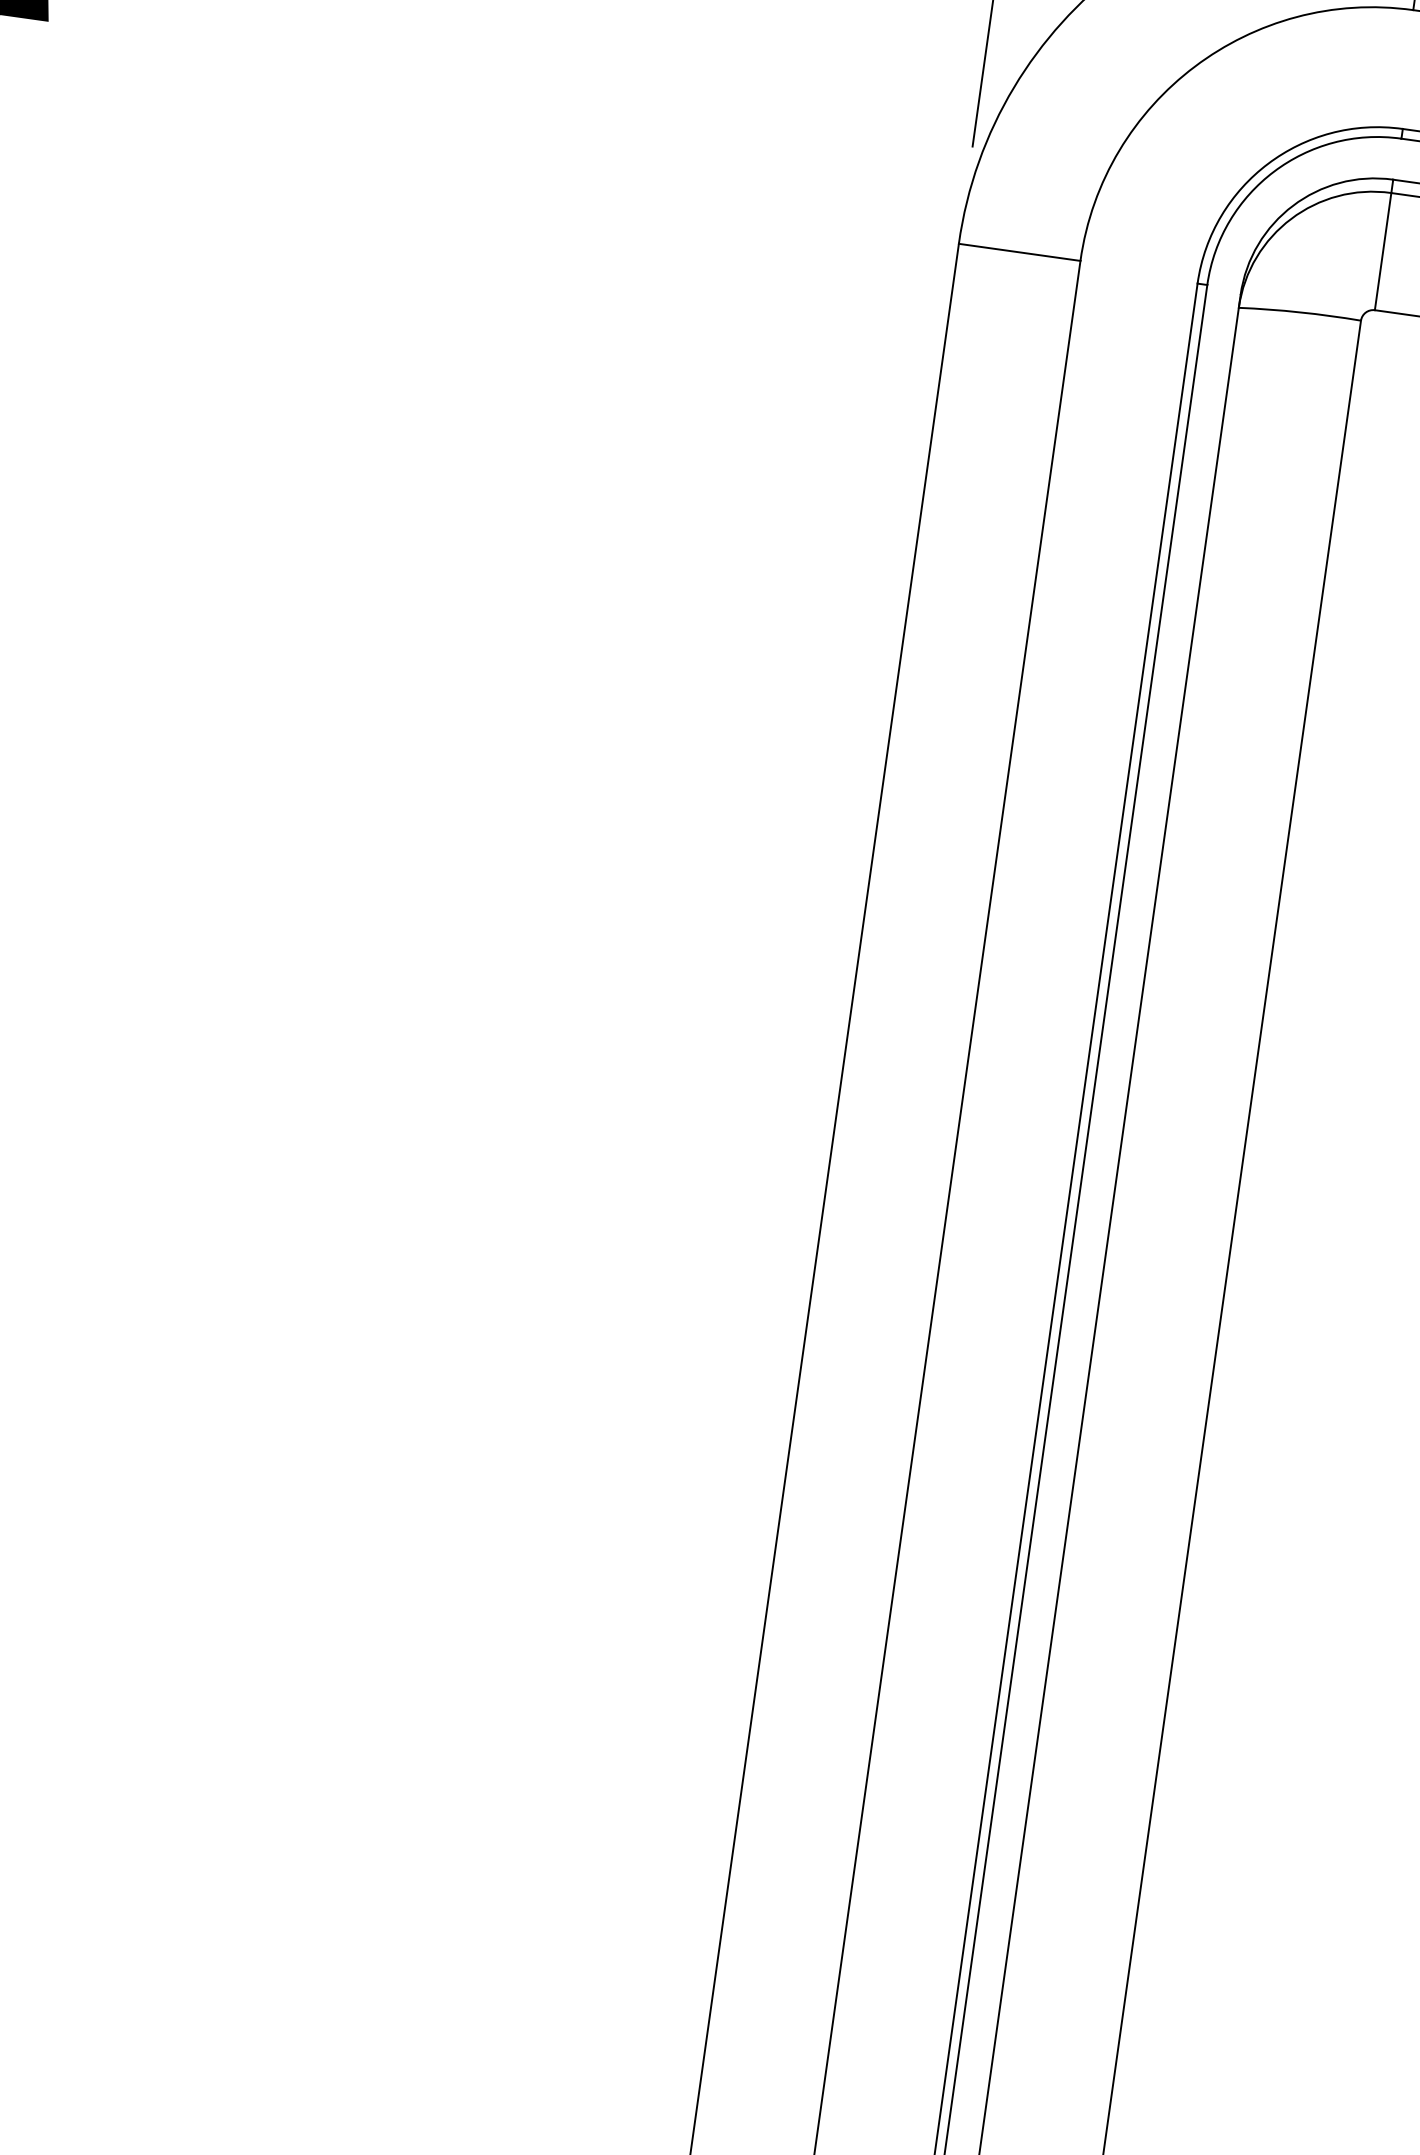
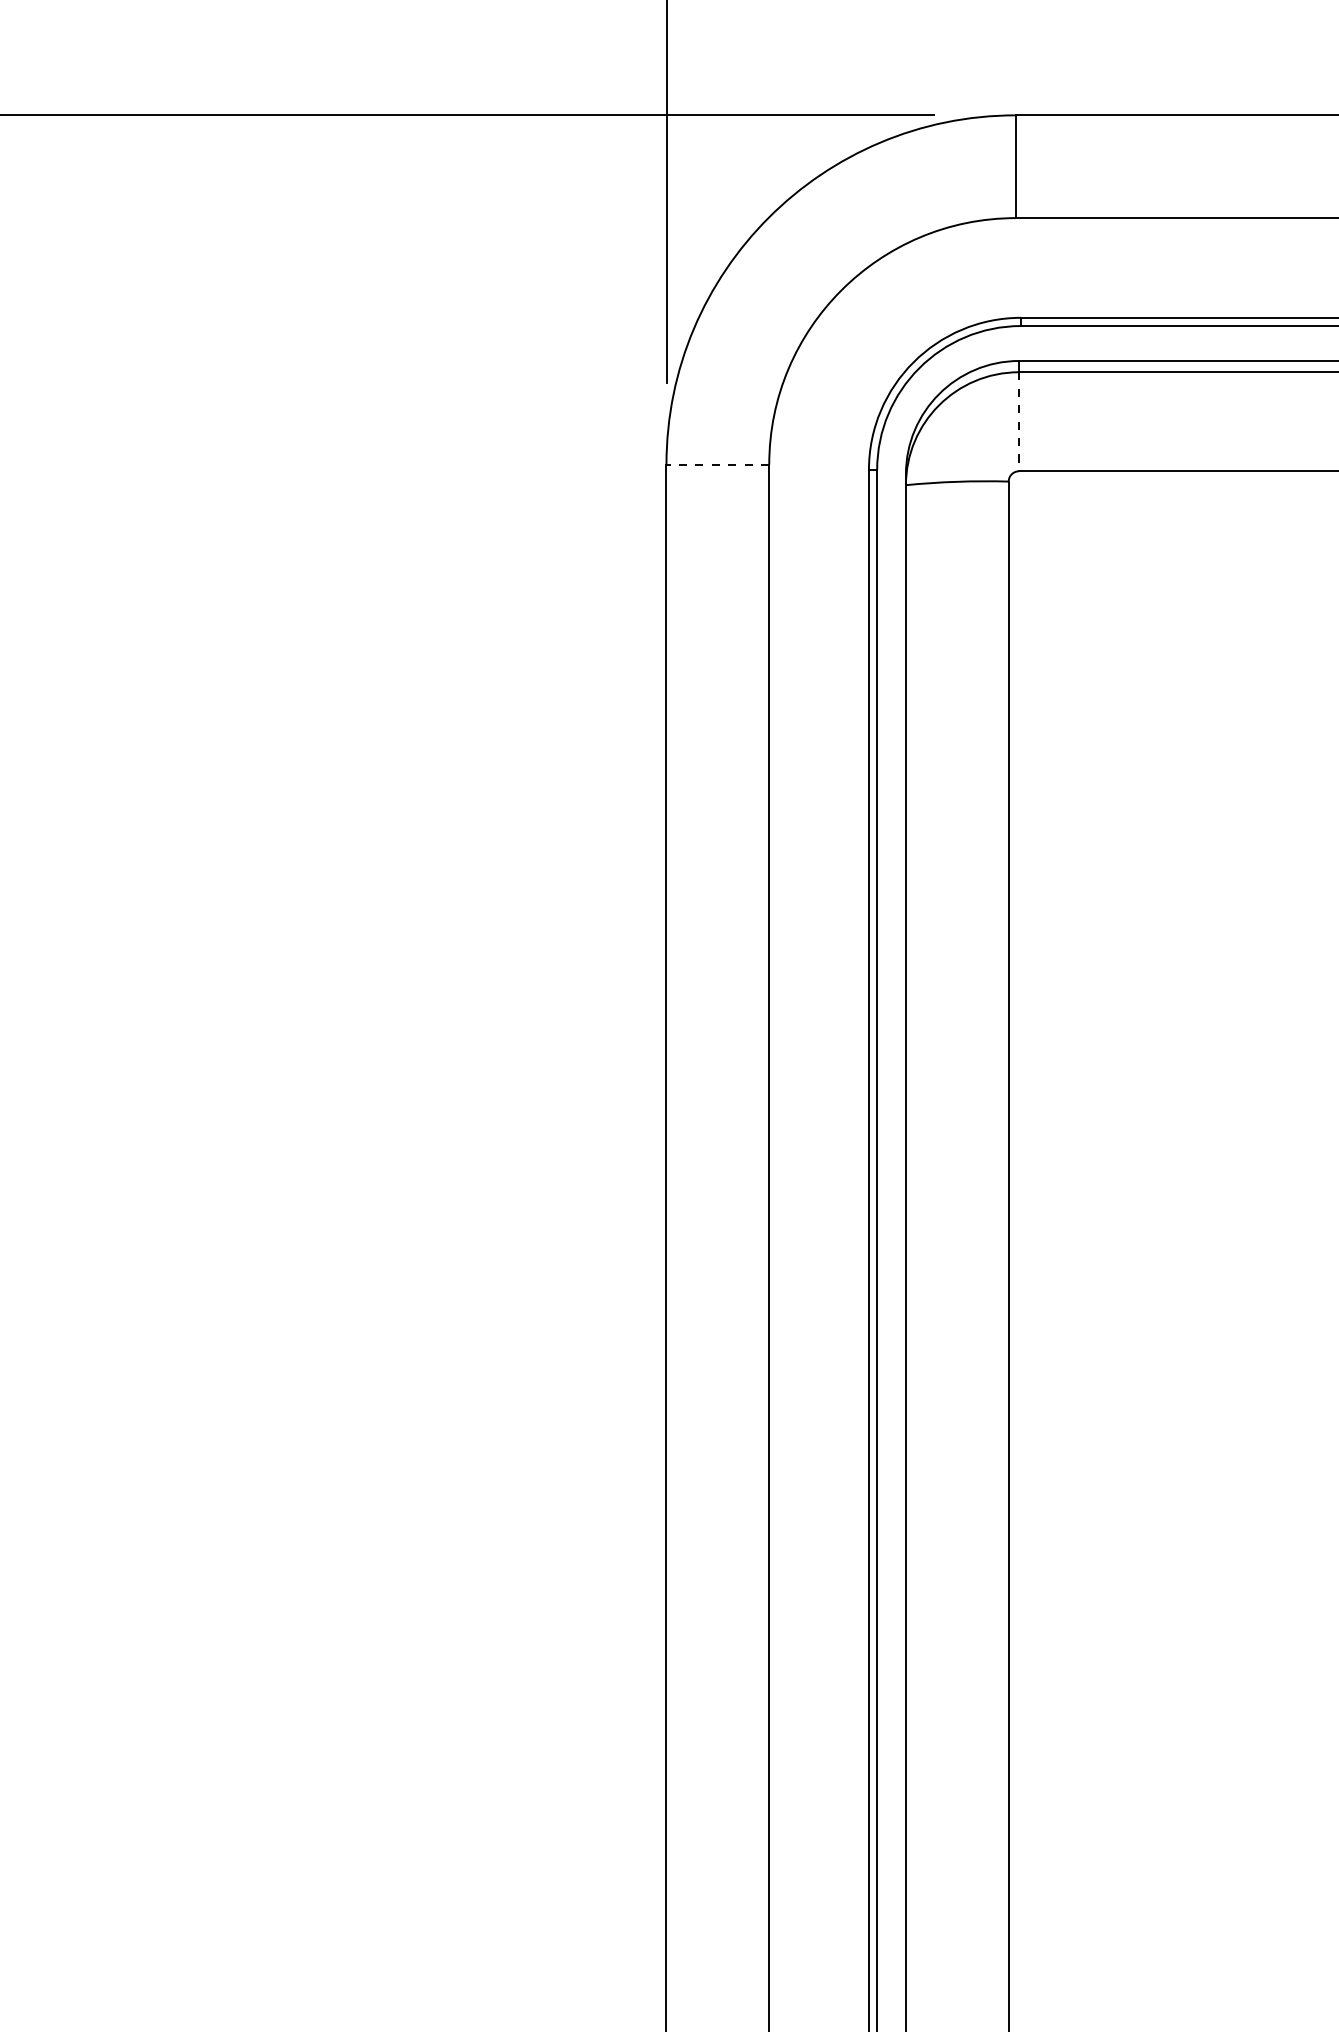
line: (1382, 251) -> (1018, 421), solid -> dashed
line: (1019, 252) -> (717, 464), solid -> dashed

